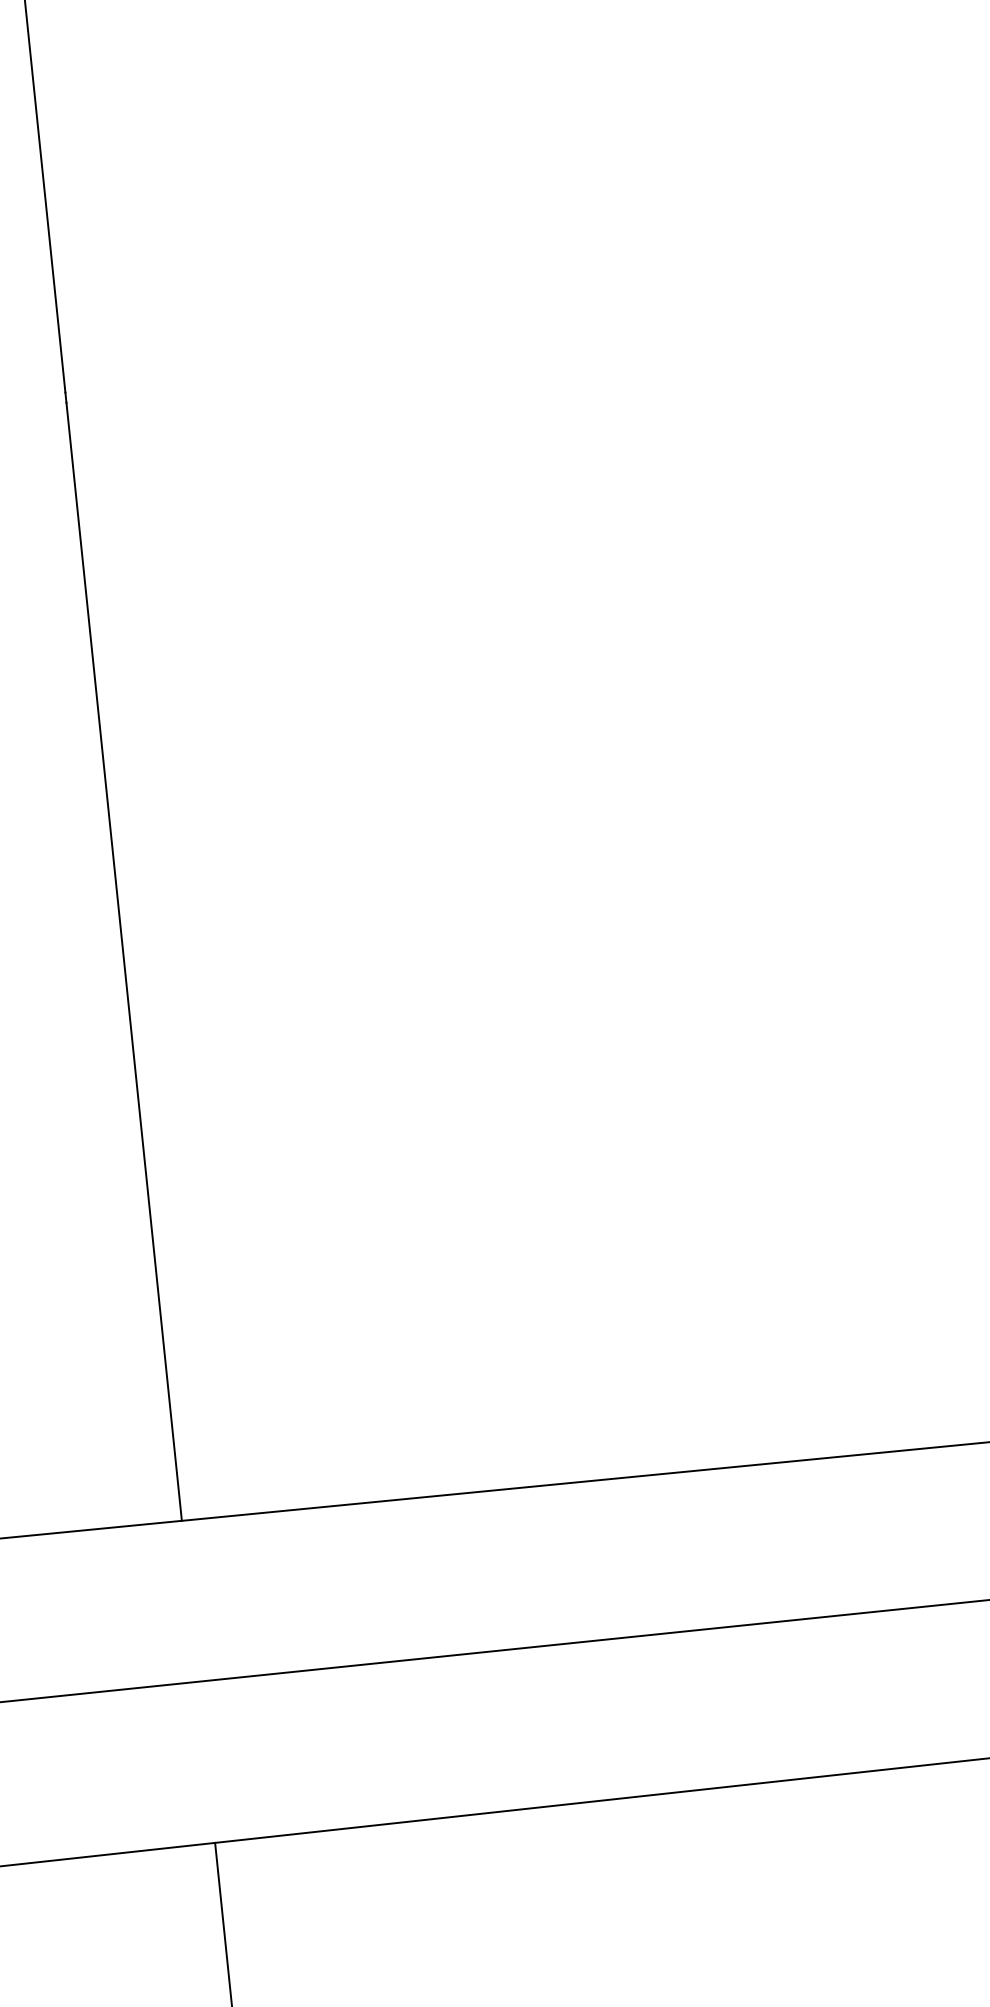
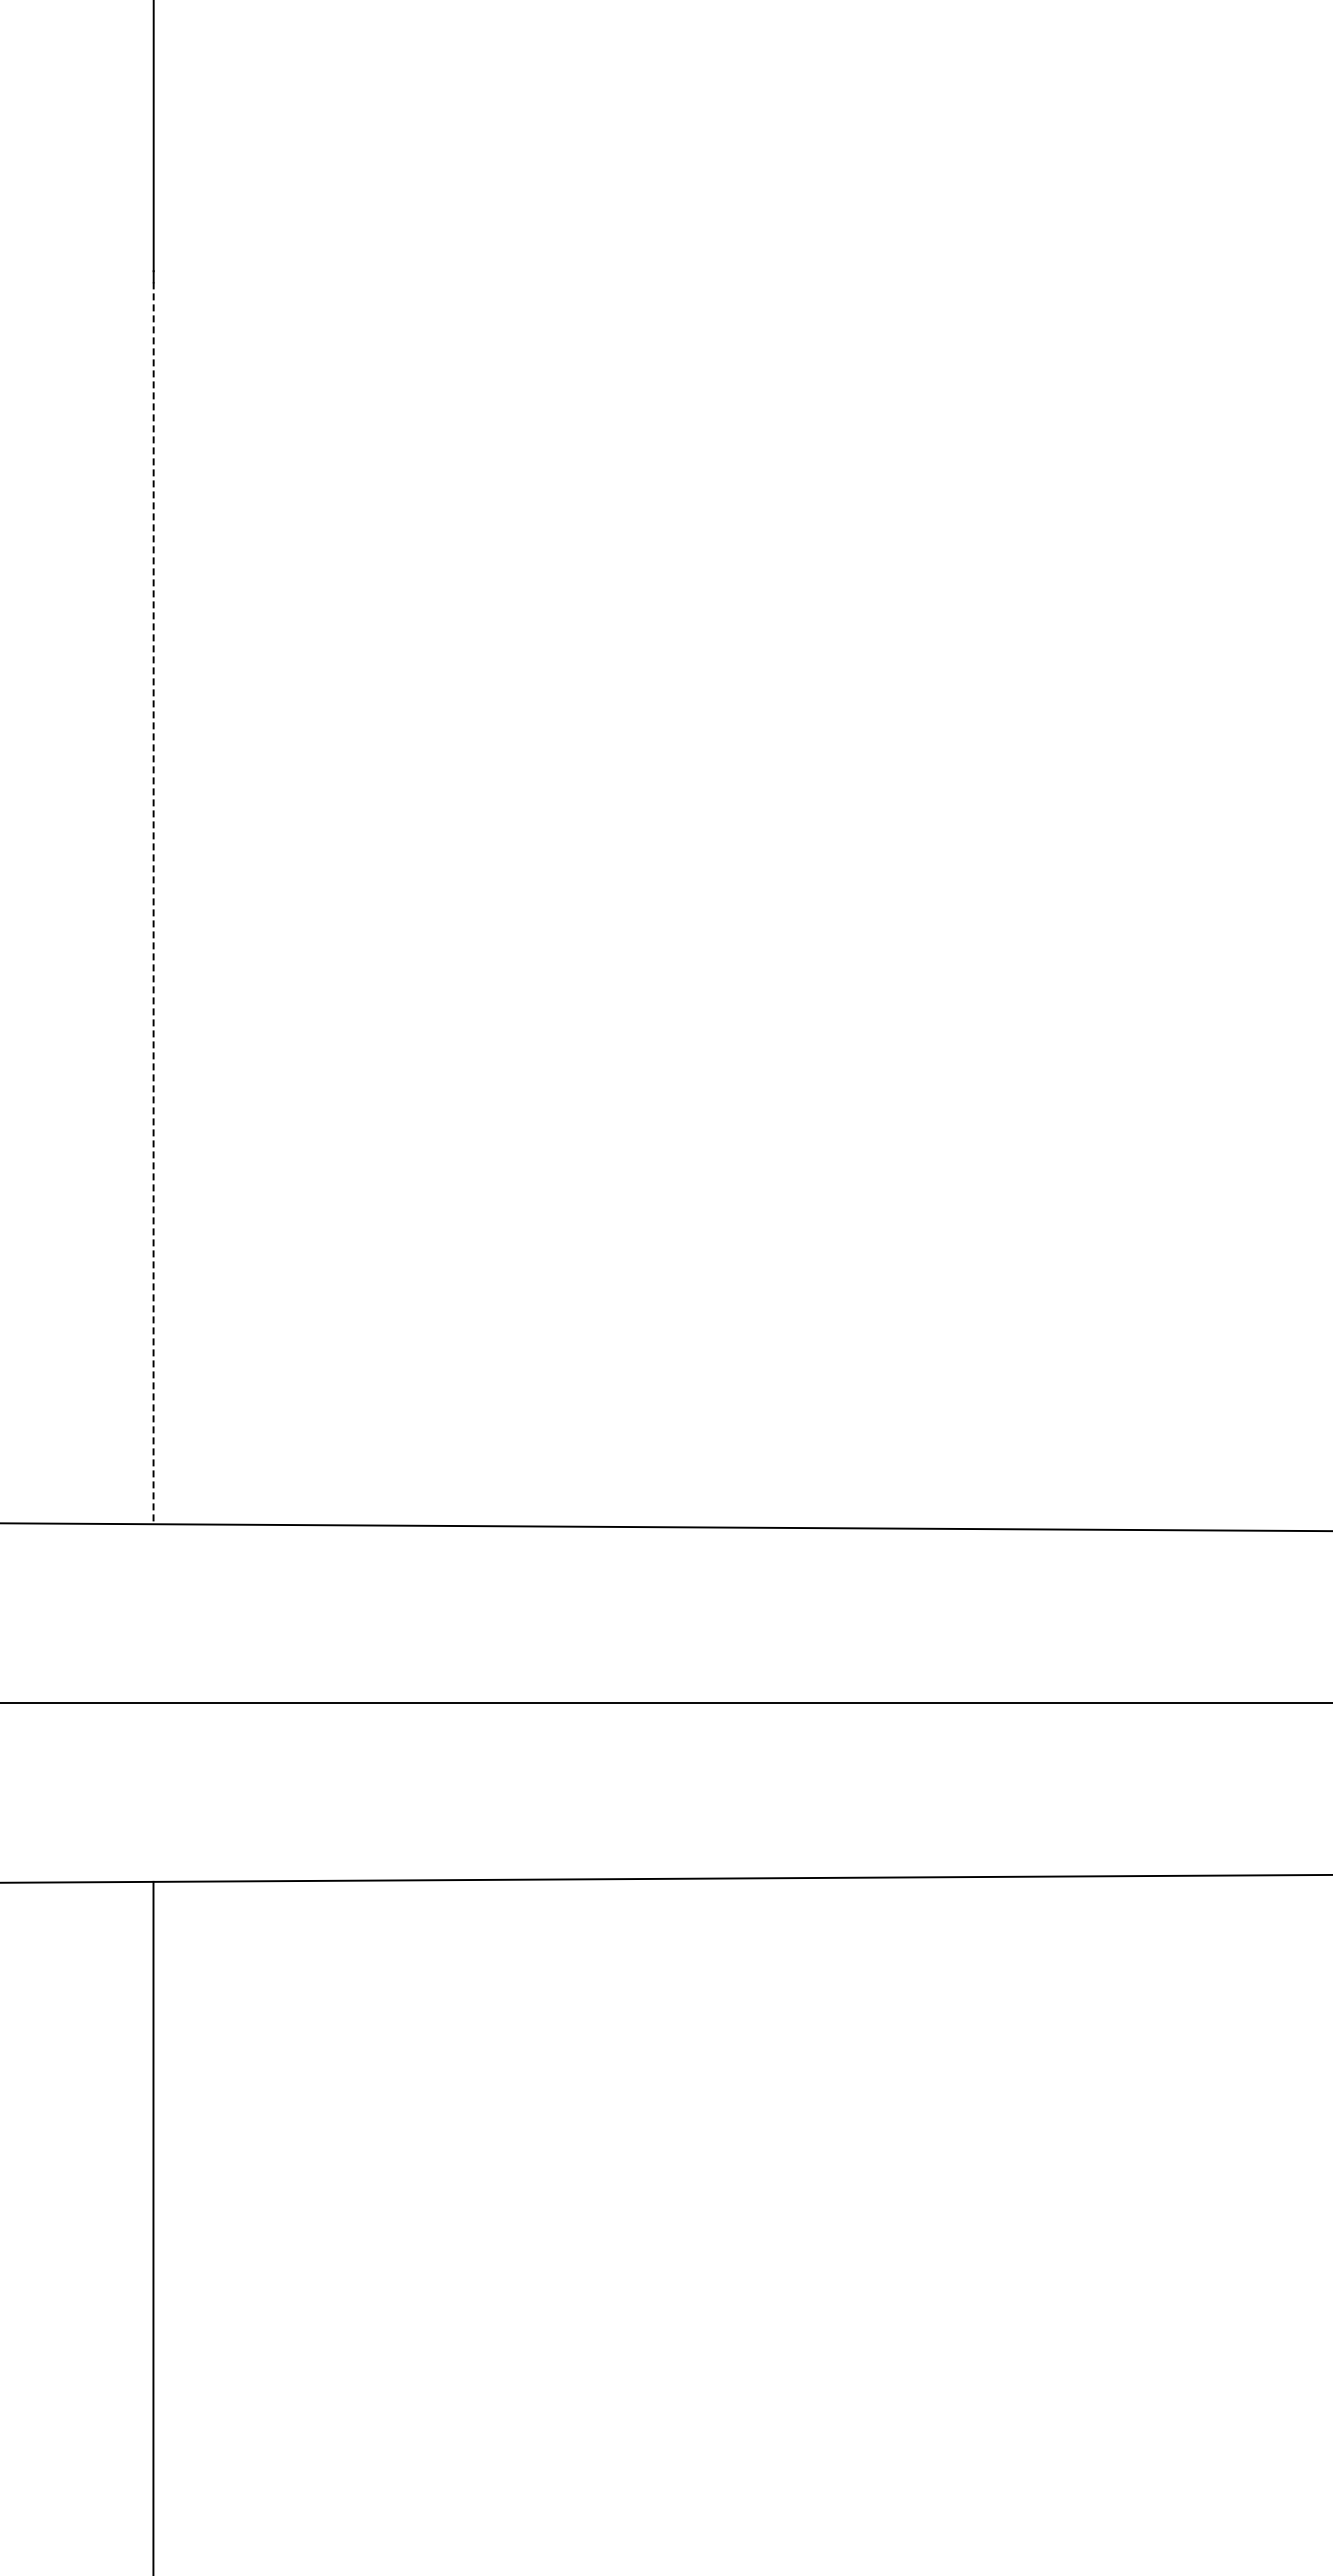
line: (124, 961) -> (153, 903), solid -> dashed

